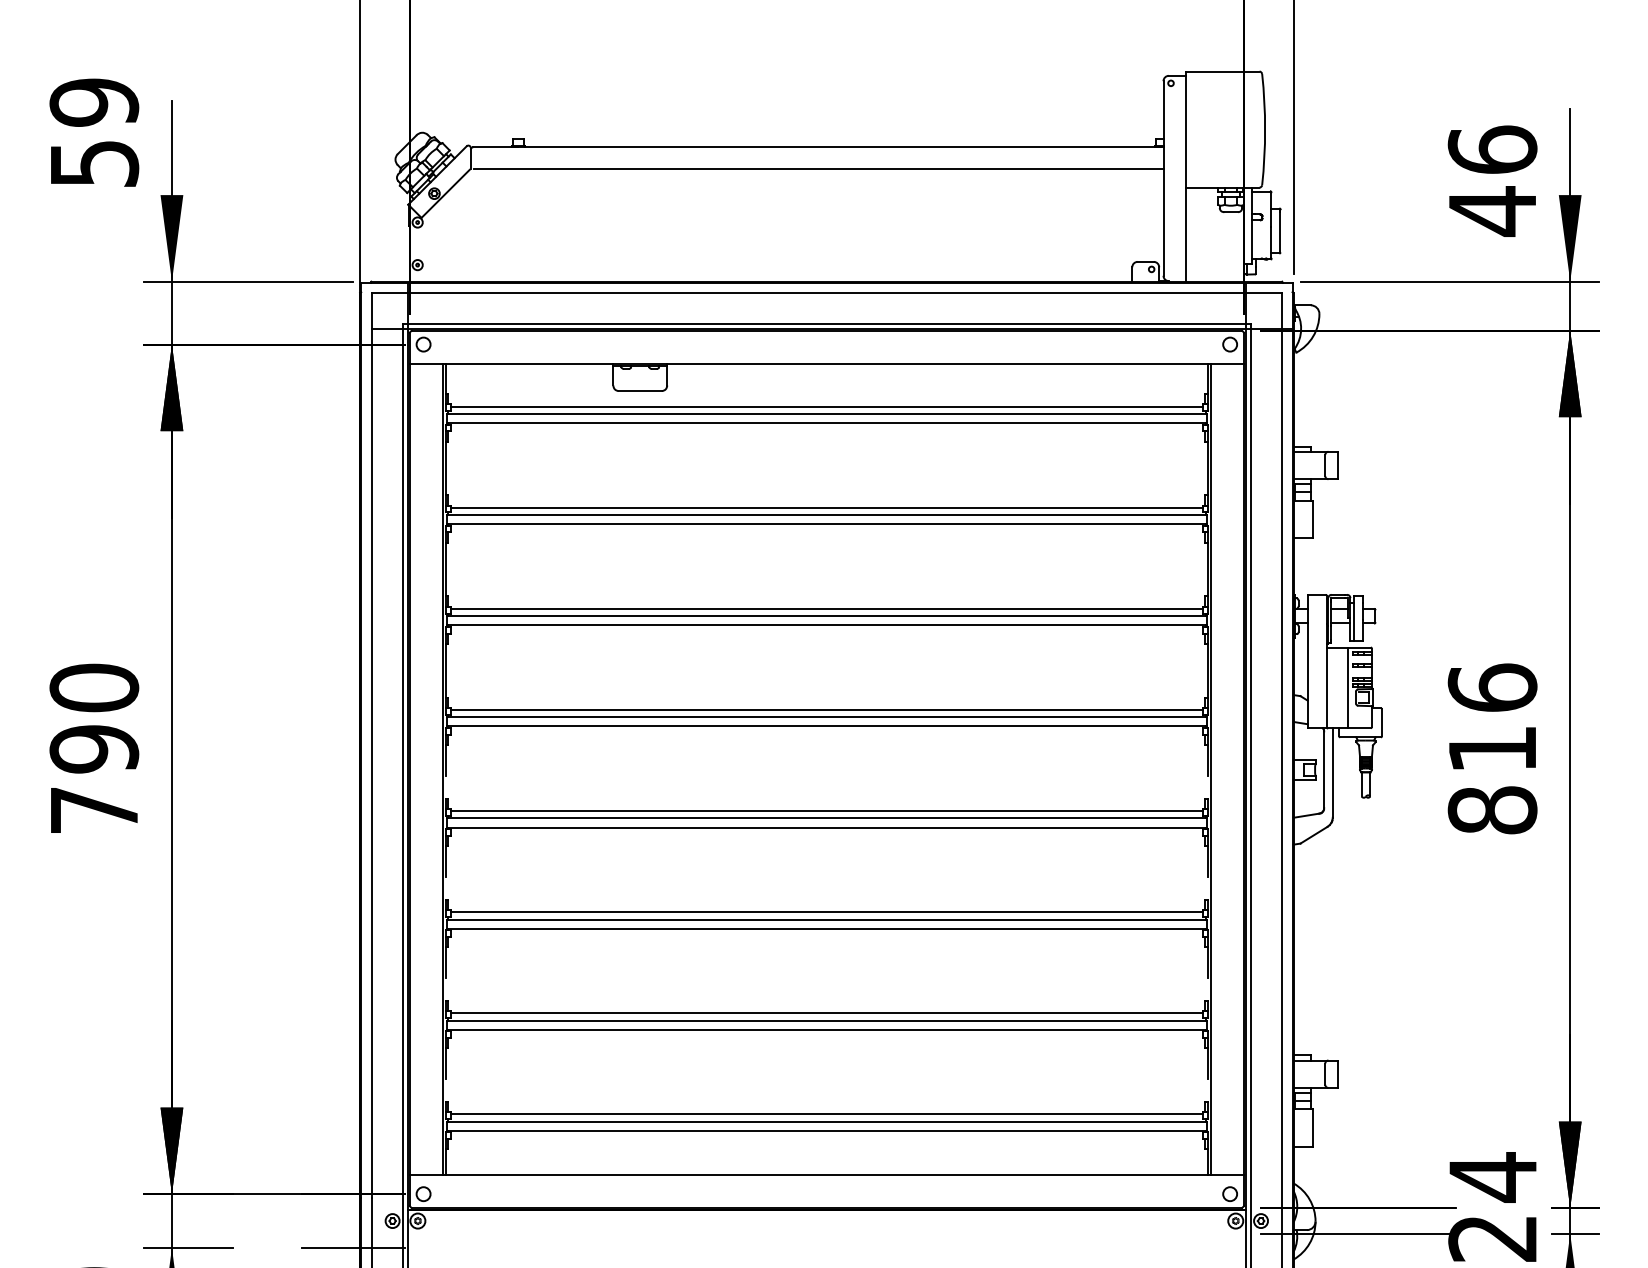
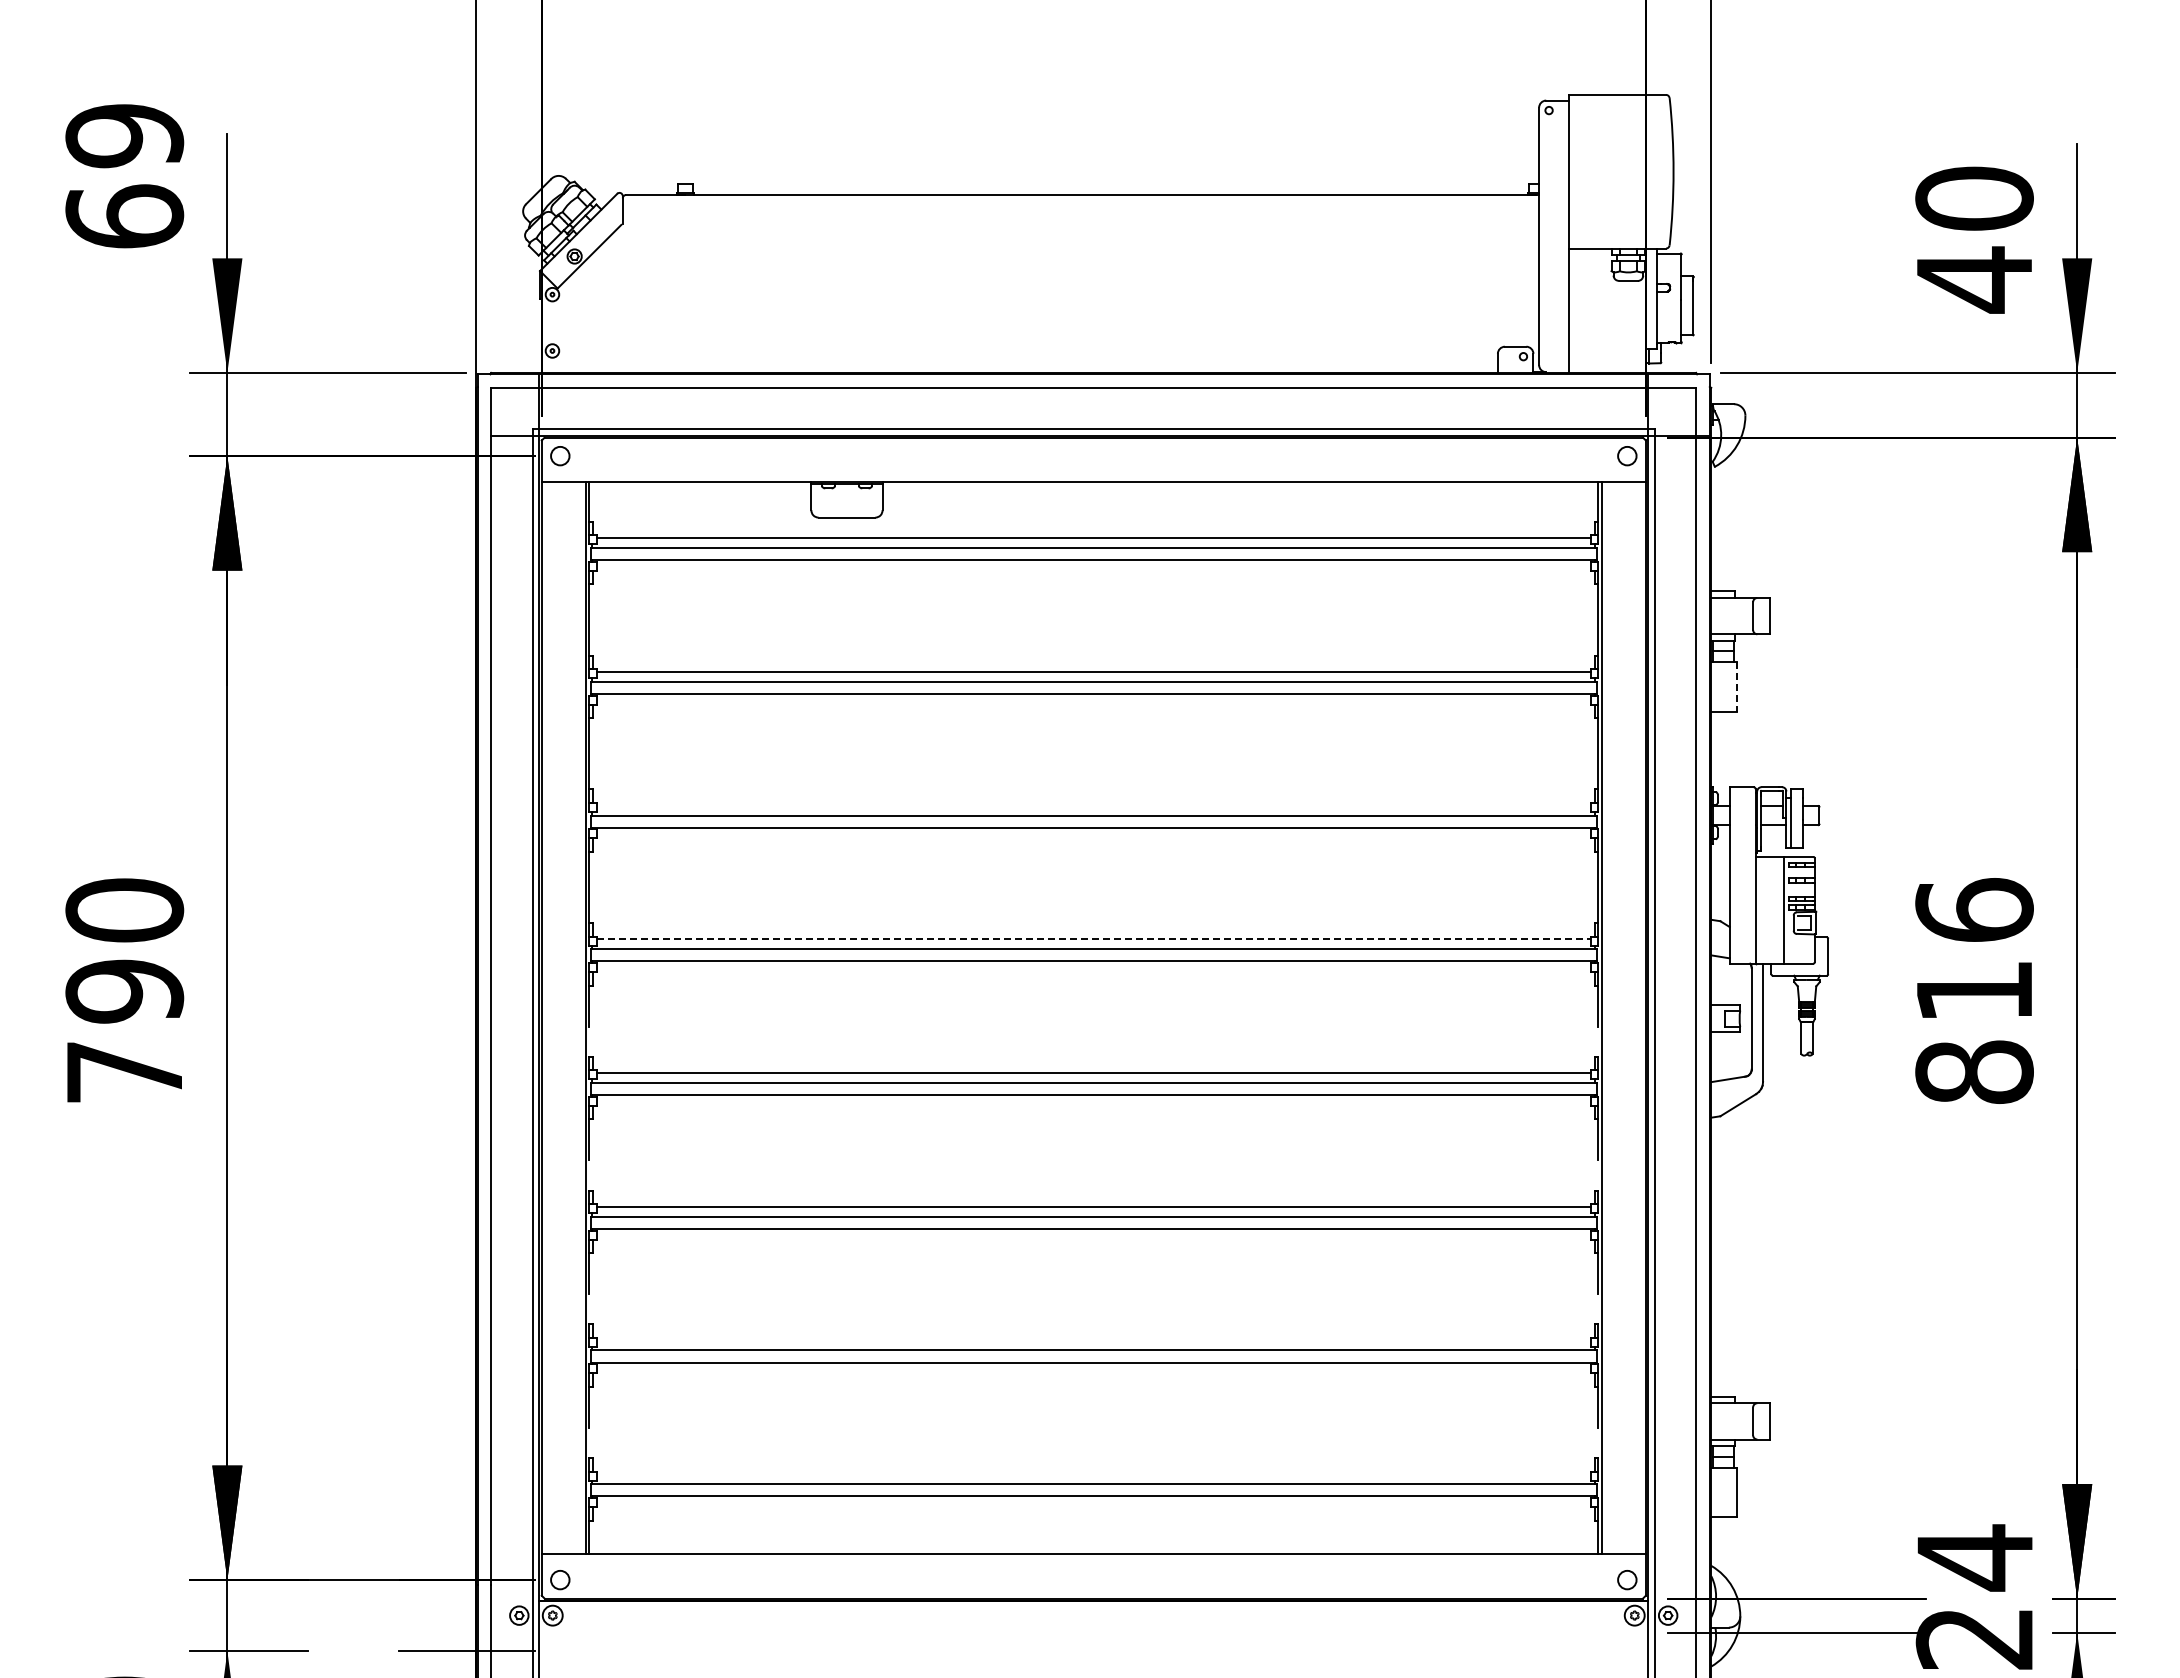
text: (1492, 149) -> (1974, 198), 46 -> 40
text: (94, 163) -> (124, 216), 59 -> 69
line: (818, 168) -> (1082, 223), removed
line: (1312, 519) -> (1736, 687), solid -> dashed
line: (826, 608) -> (1093, 805), removed
line: (827, 709) -> (1094, 939), solid -> dashed
line: (826, 1013) -> (1093, 1340), removed
line: (826, 1114) -> (1093, 1474), removed

